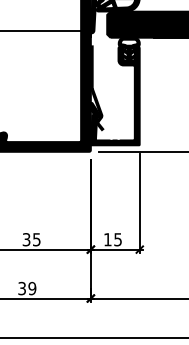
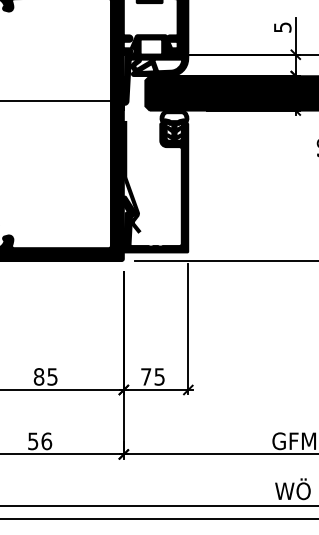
text: (26, 239) -> (38, 376), 35 -> 85
text: (108, 239) -> (146, 376), 15 -> 75
text: (27, 288) -> (40, 441), 39 -> 56

